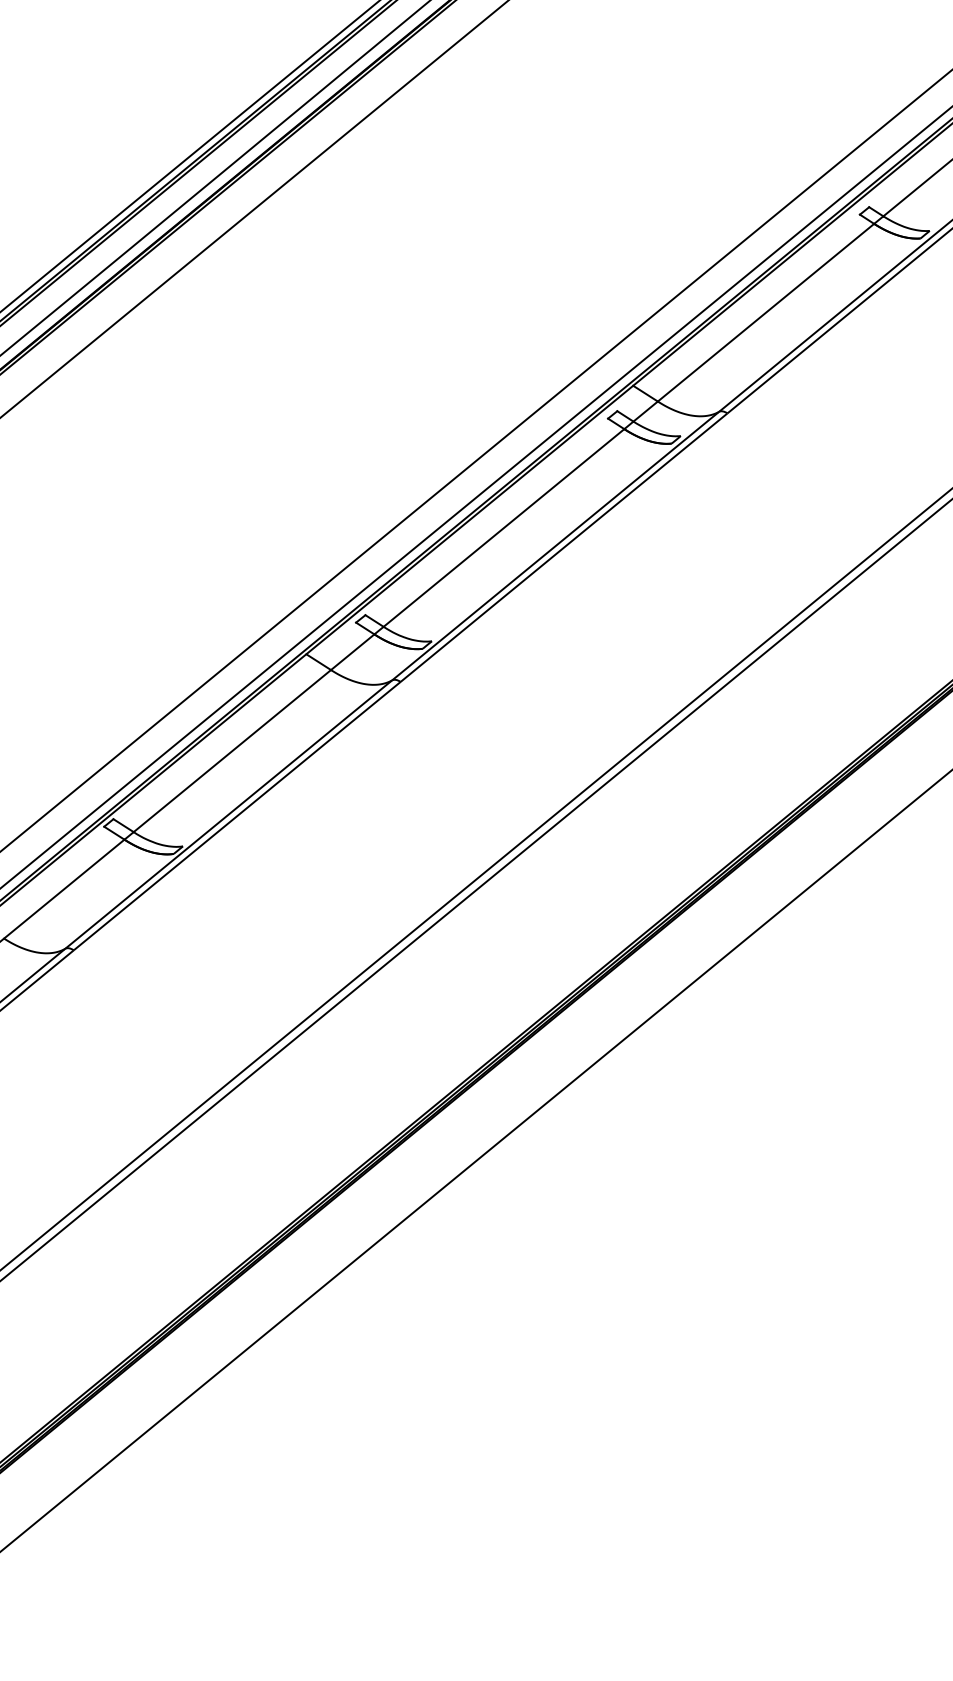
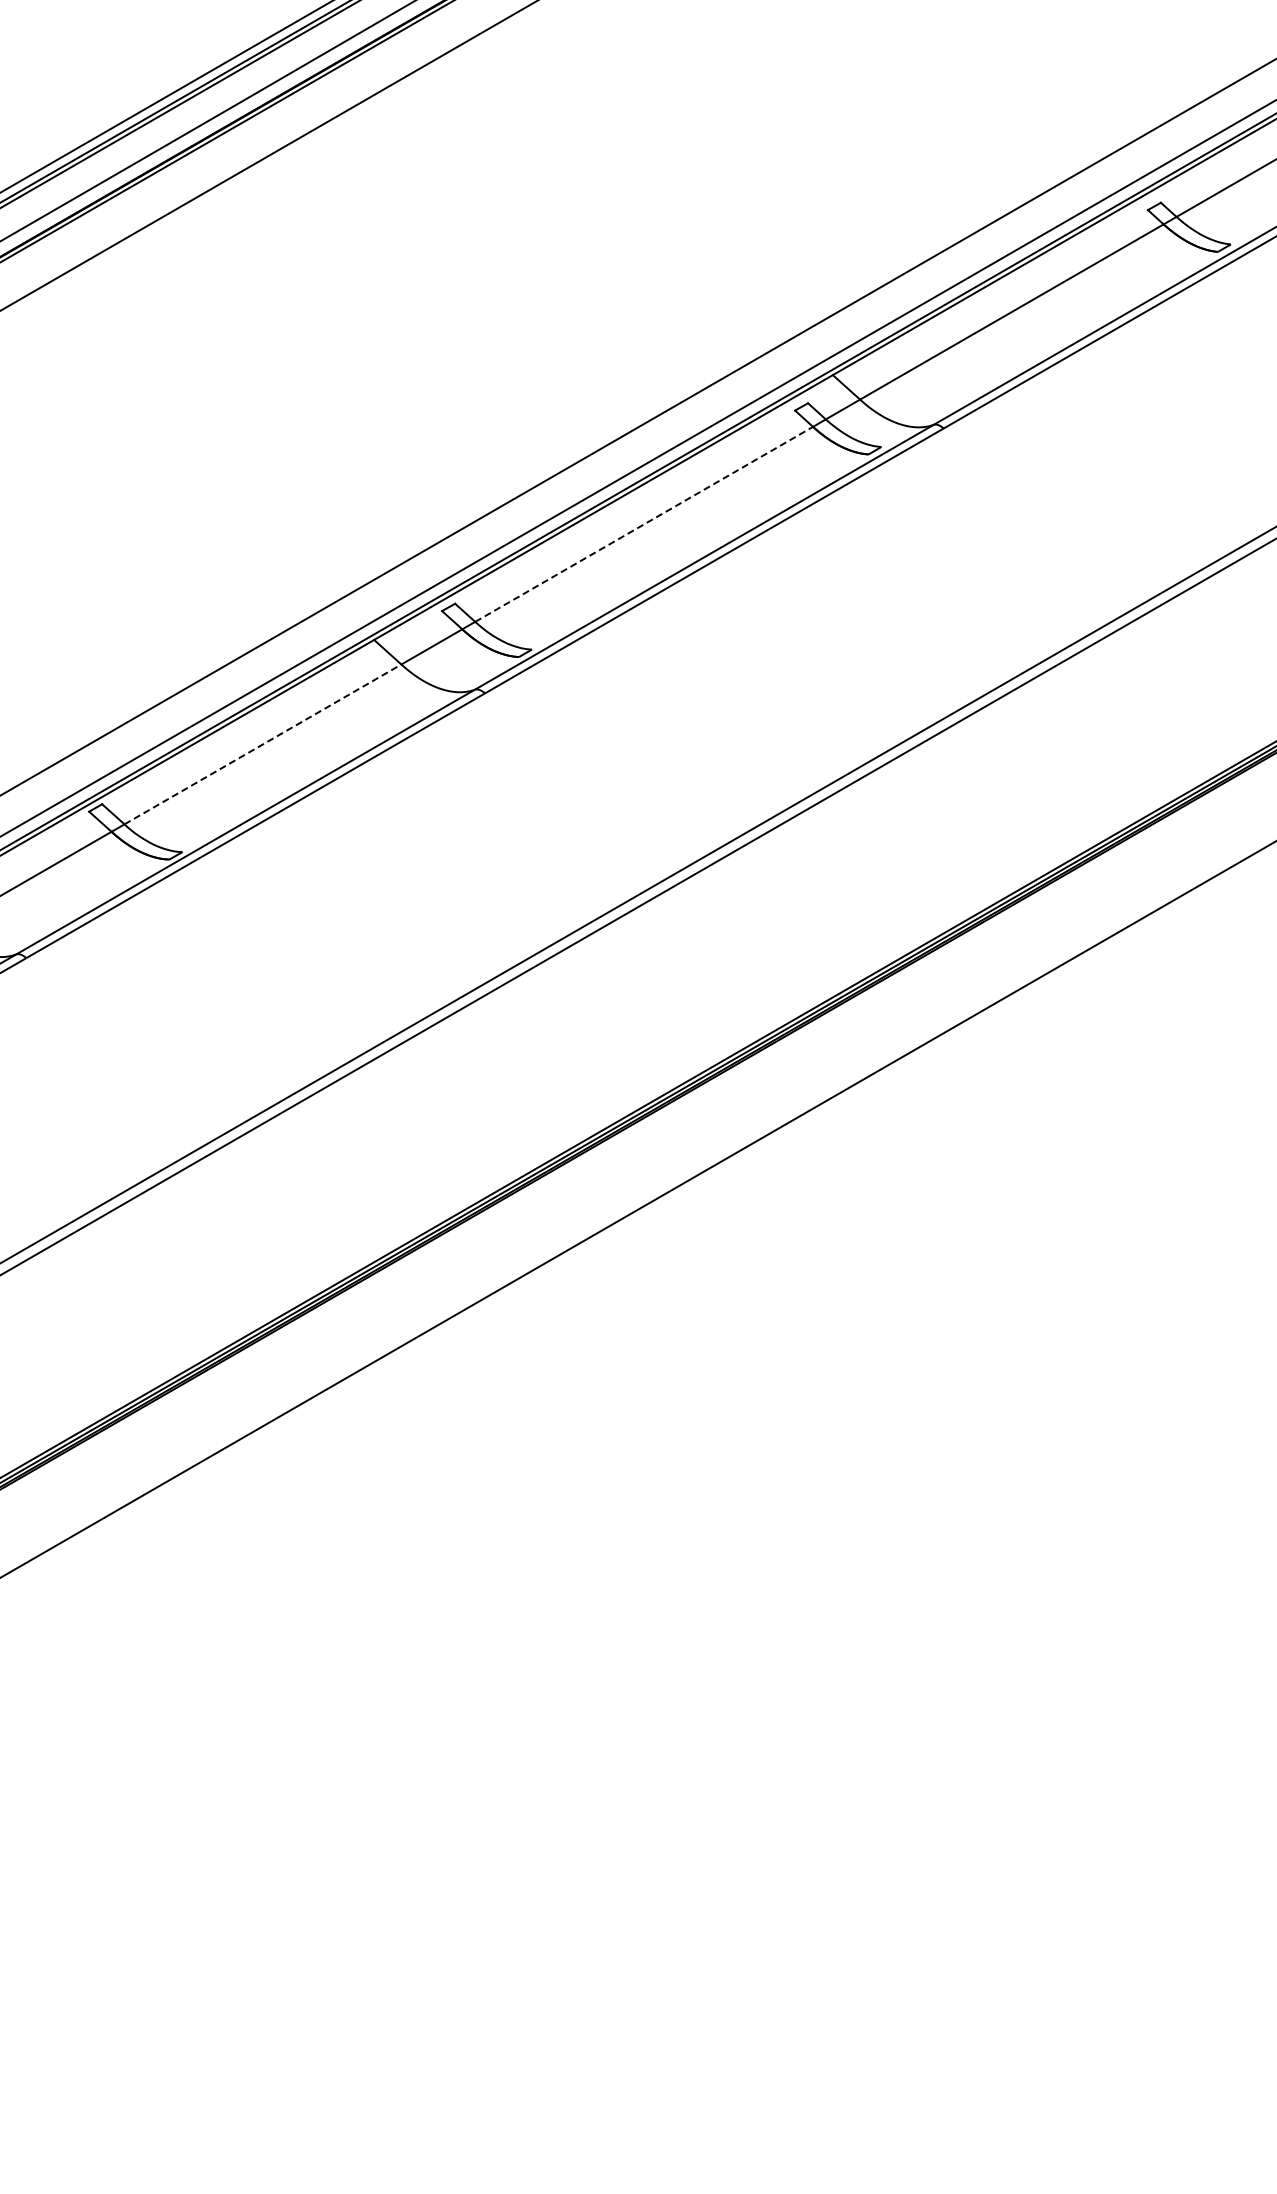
line: (504, 528) -> (644, 524), solid -> dashed
line: (232, 751) -> (262, 744), solid -> dashed

